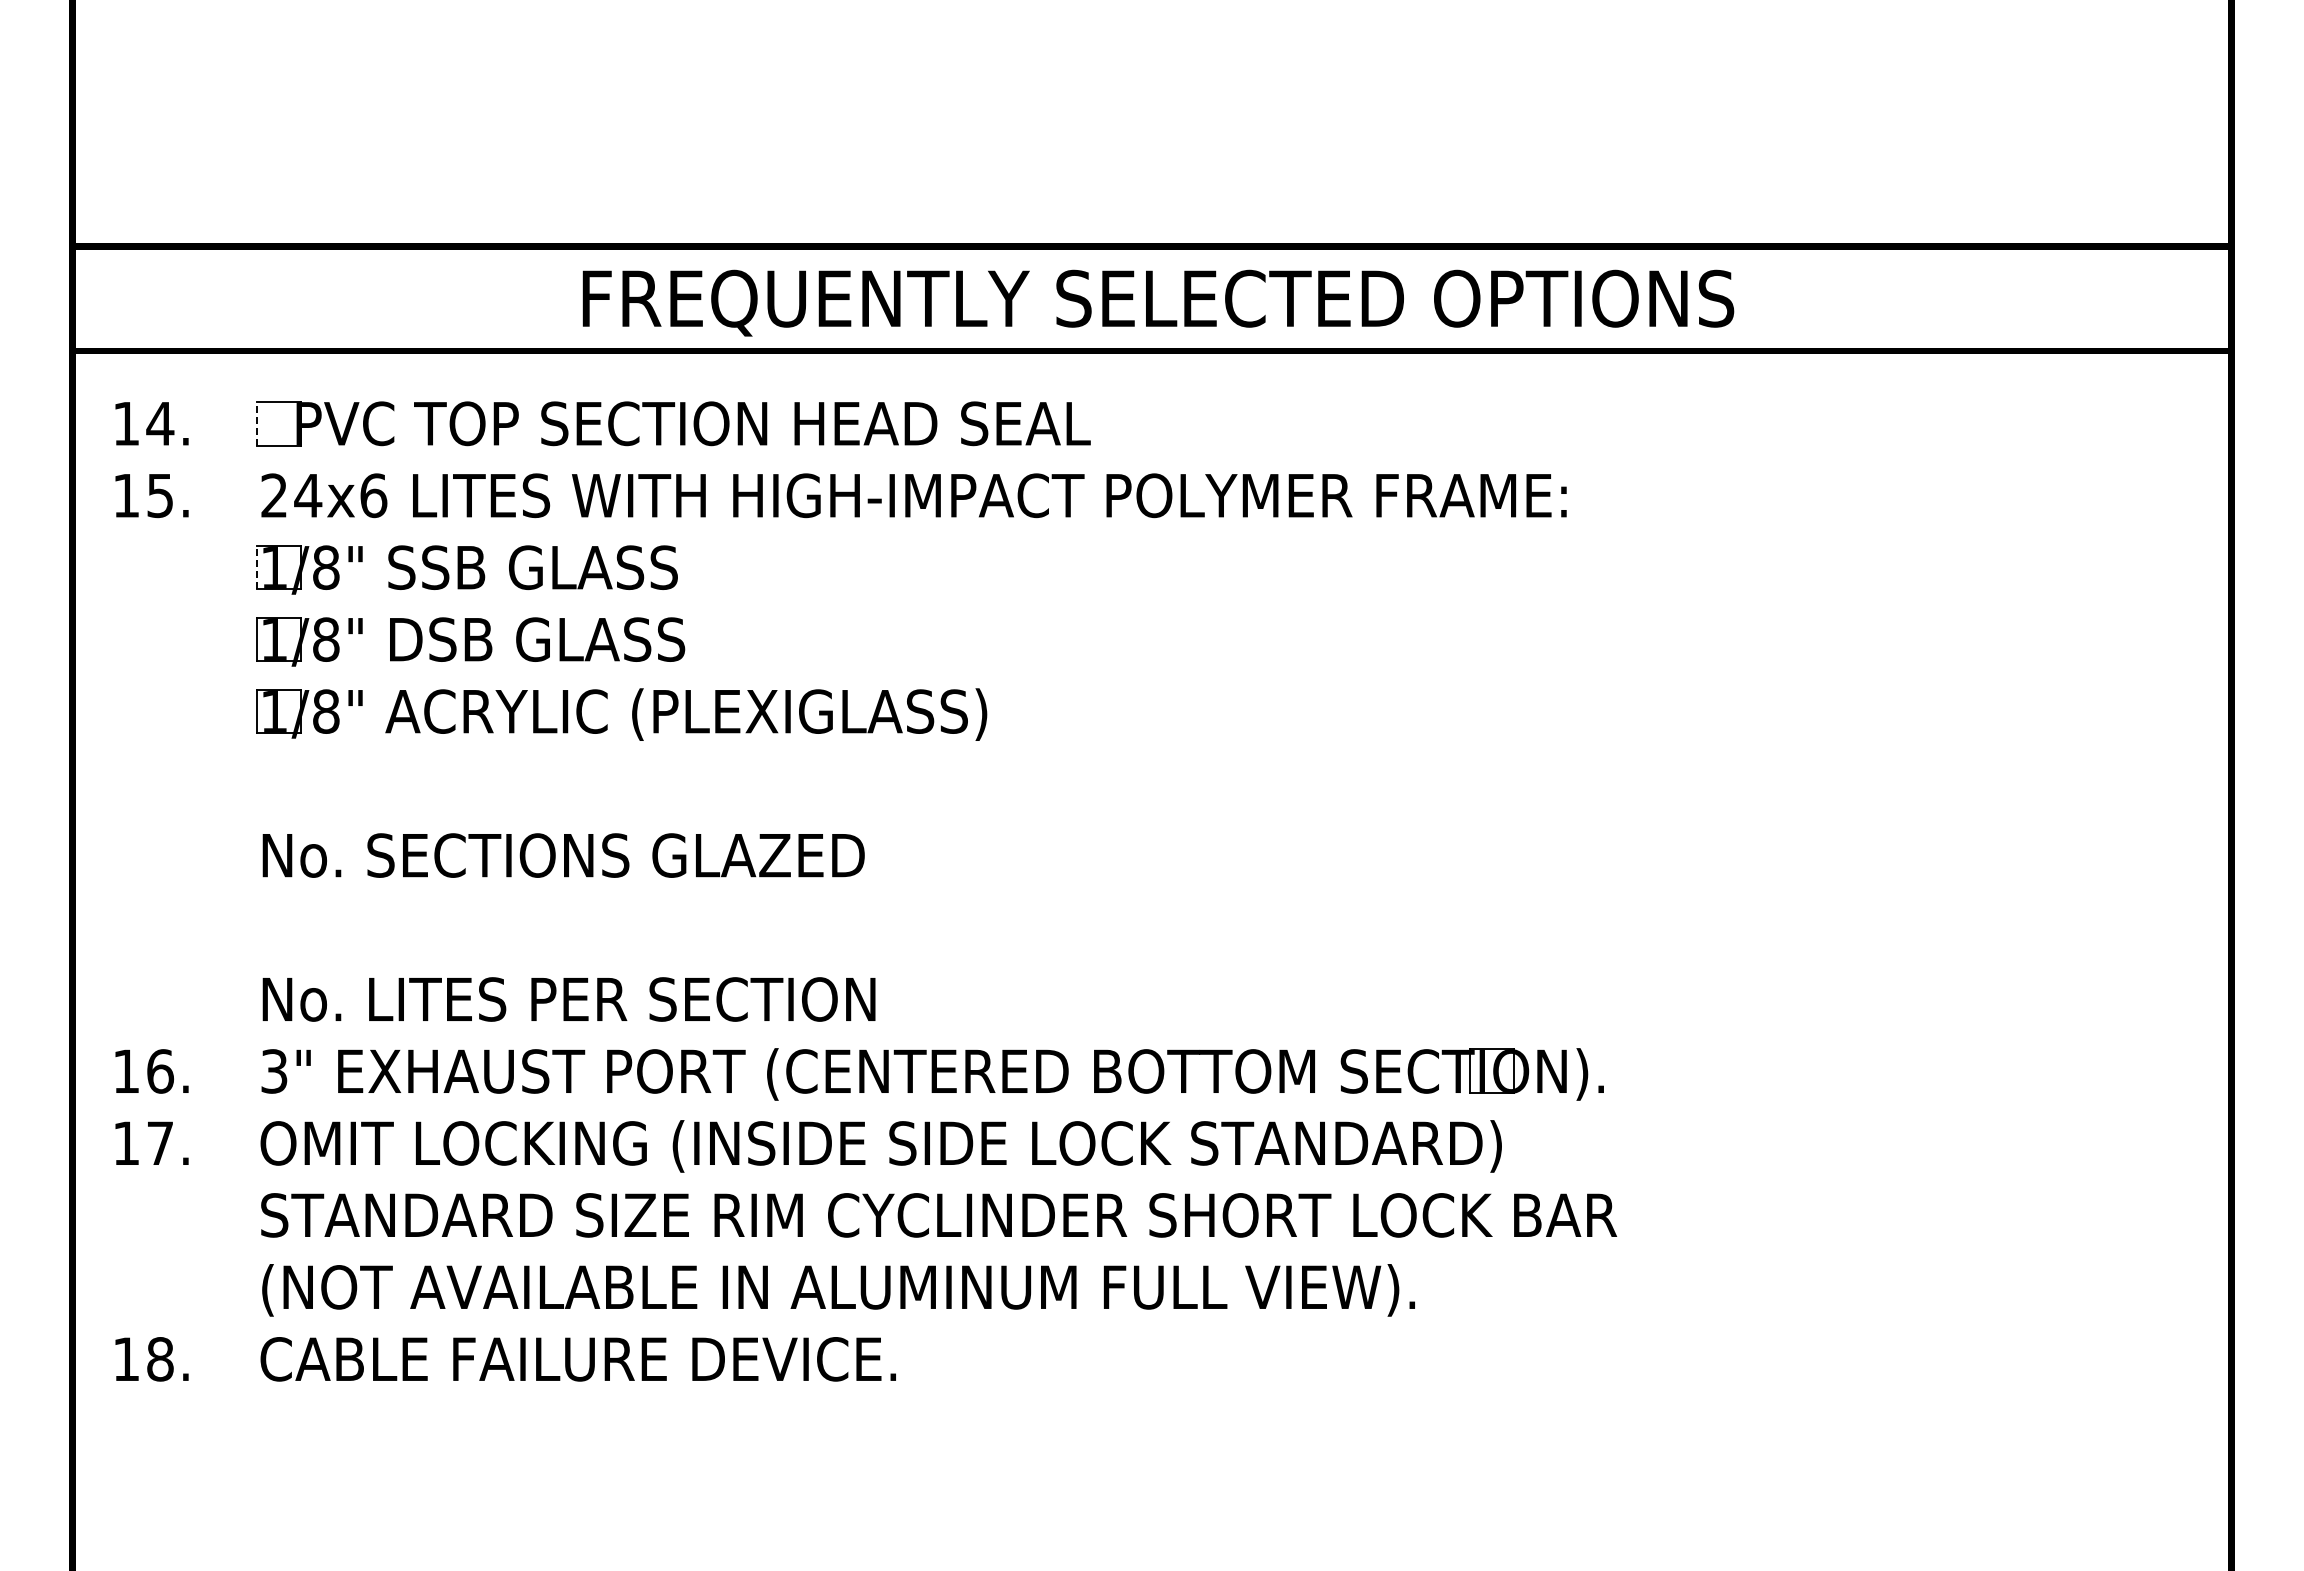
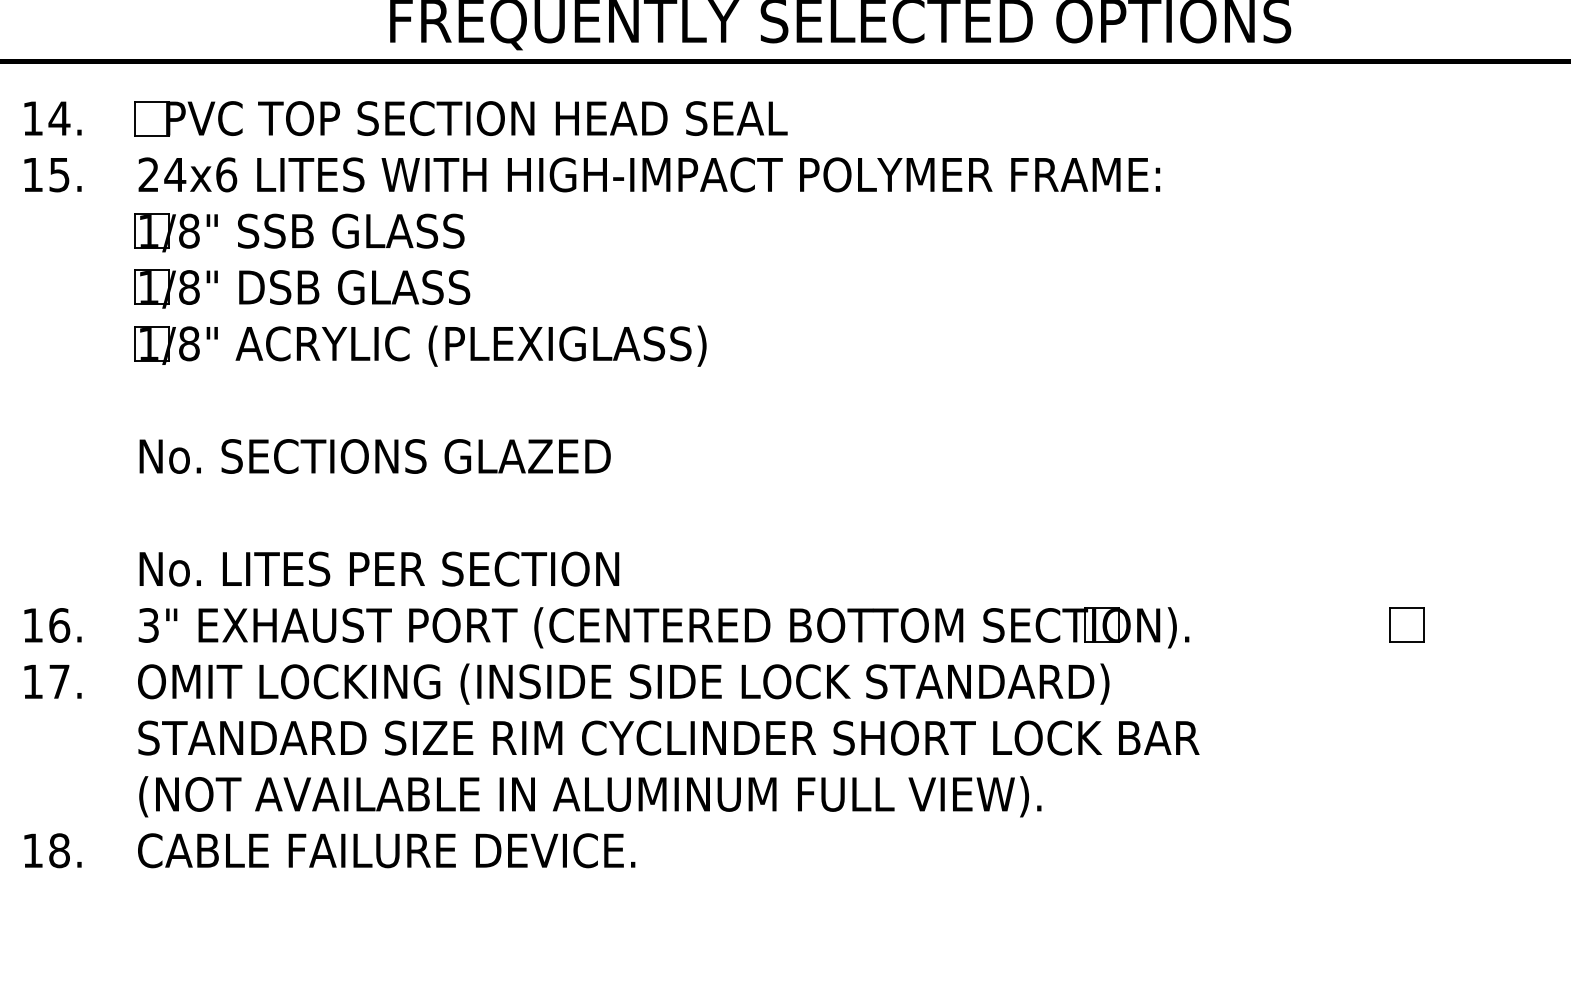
line: (257, 423) -> (135, 118), dashed -> solid
line: (257, 567) -> (135, 231), dashed -> solid
part: (1882, 1070) -> (1407, 624), added

